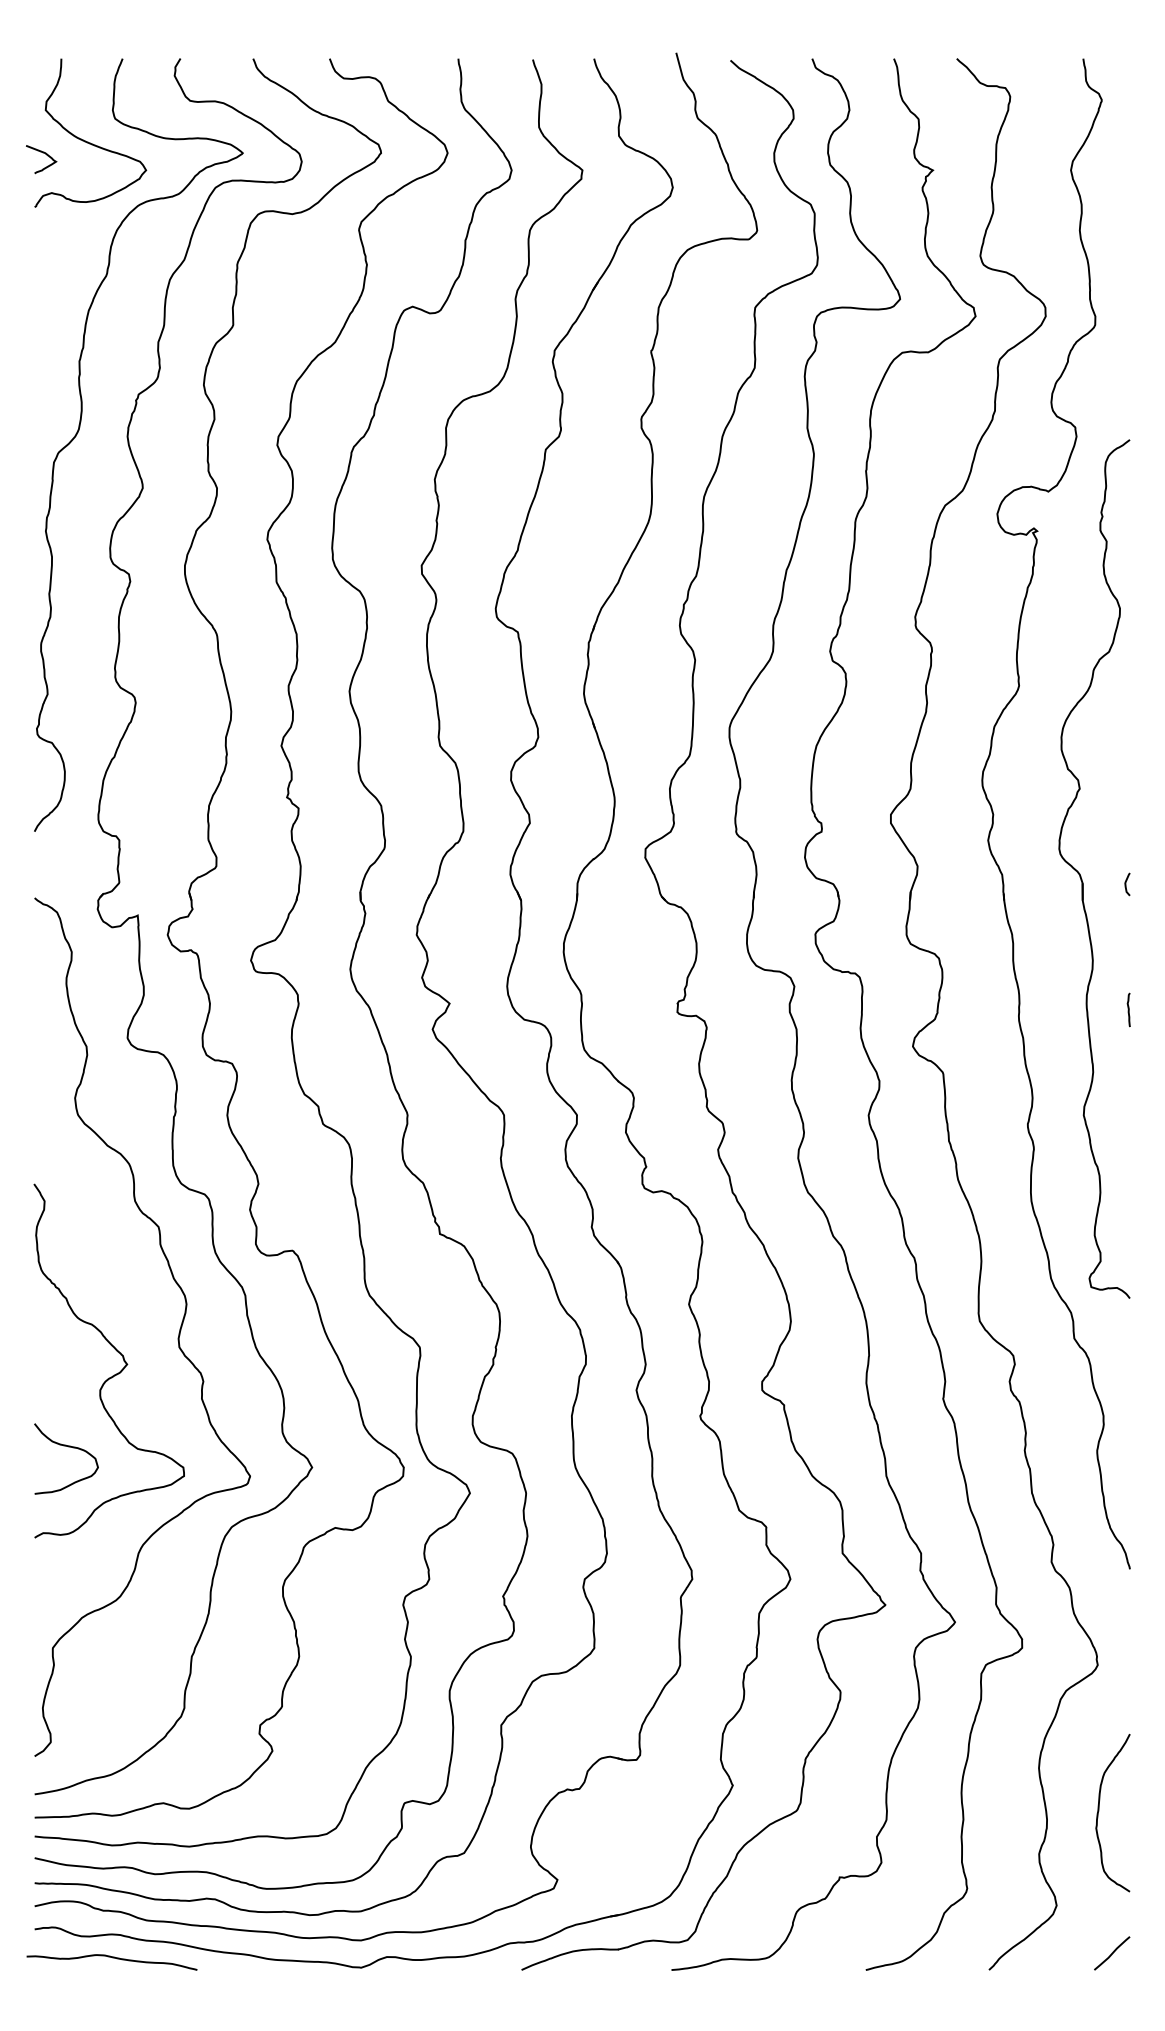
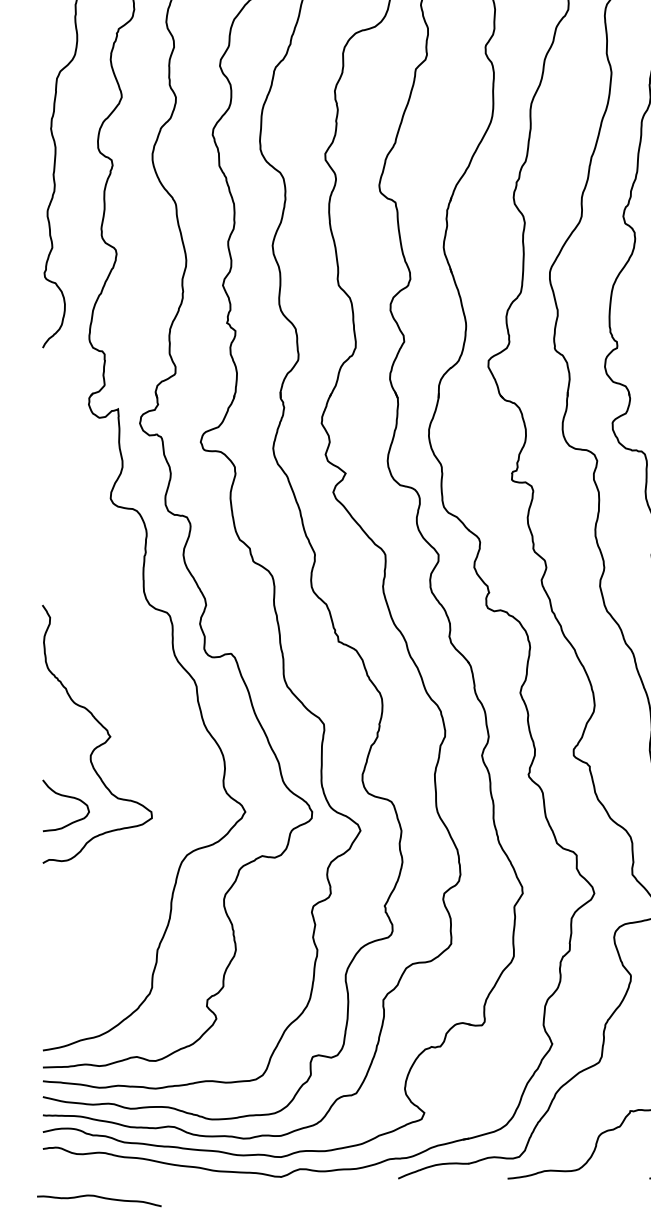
curve: (178, 1333) -> (147, 714), removed
curve: (112, 1958) -> (99, 1198), moved

